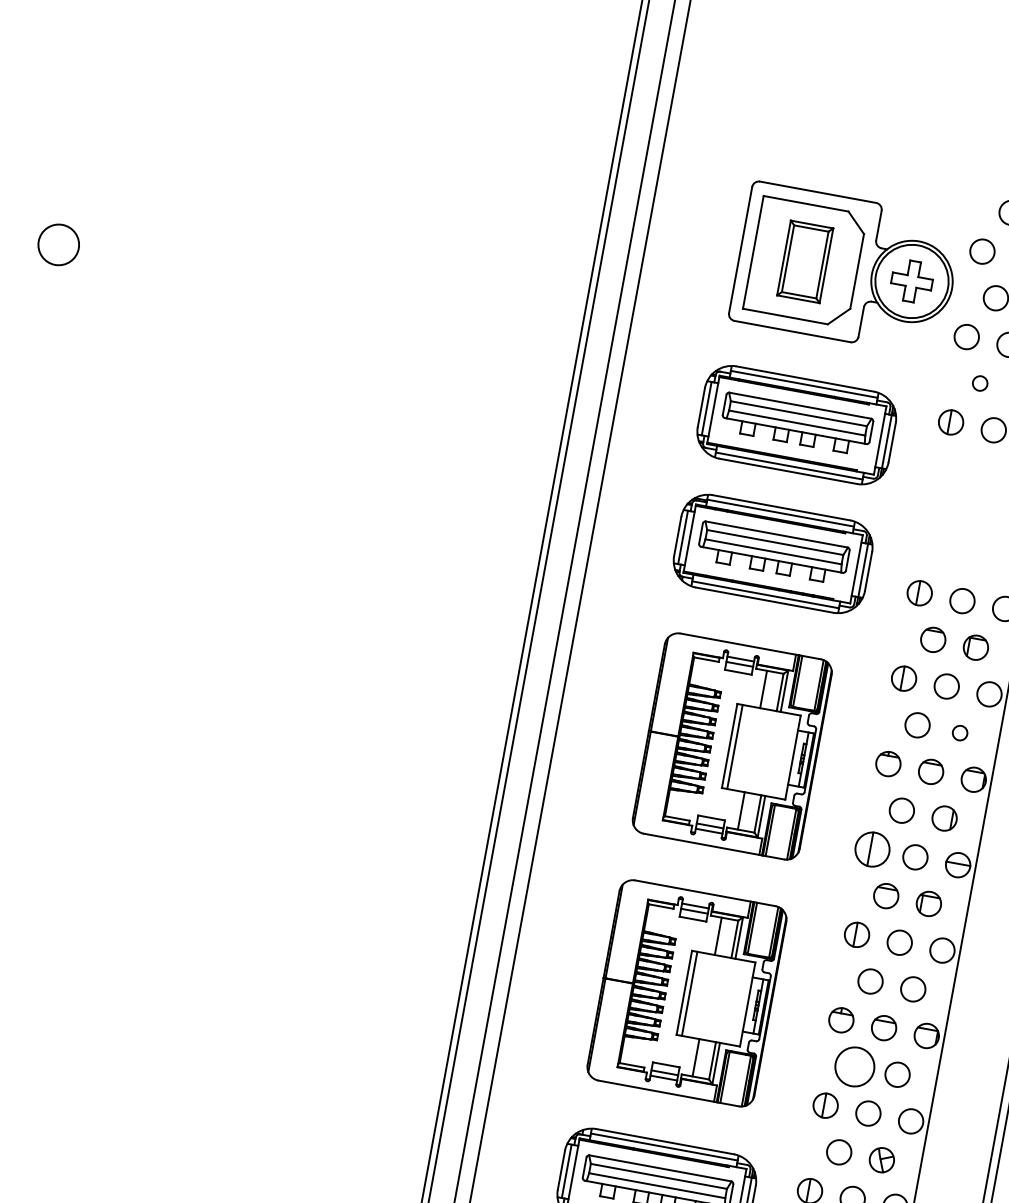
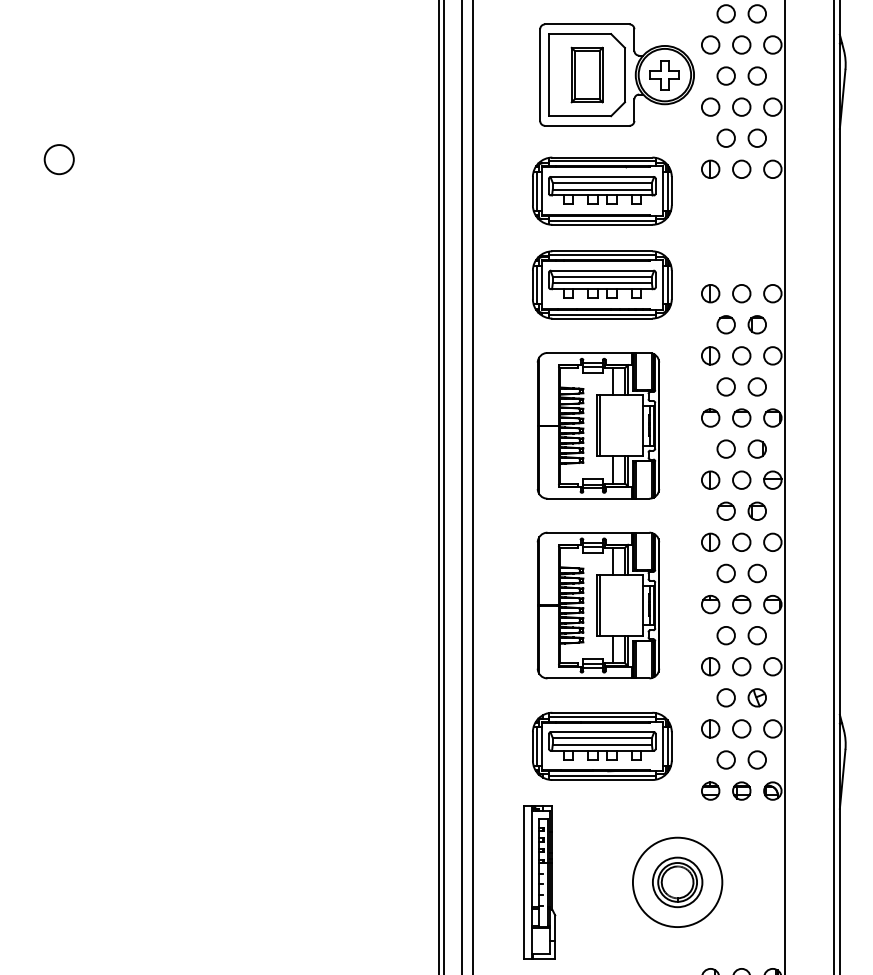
circle: (979, 382) -> (725, 137), size x1.67
circle: (959, 732) -> (756, 386), size x1.67
part: (872, 848) -> (710, 479), size x0.71
circle: (853, 1066) -> (725, 635), size x0.62

